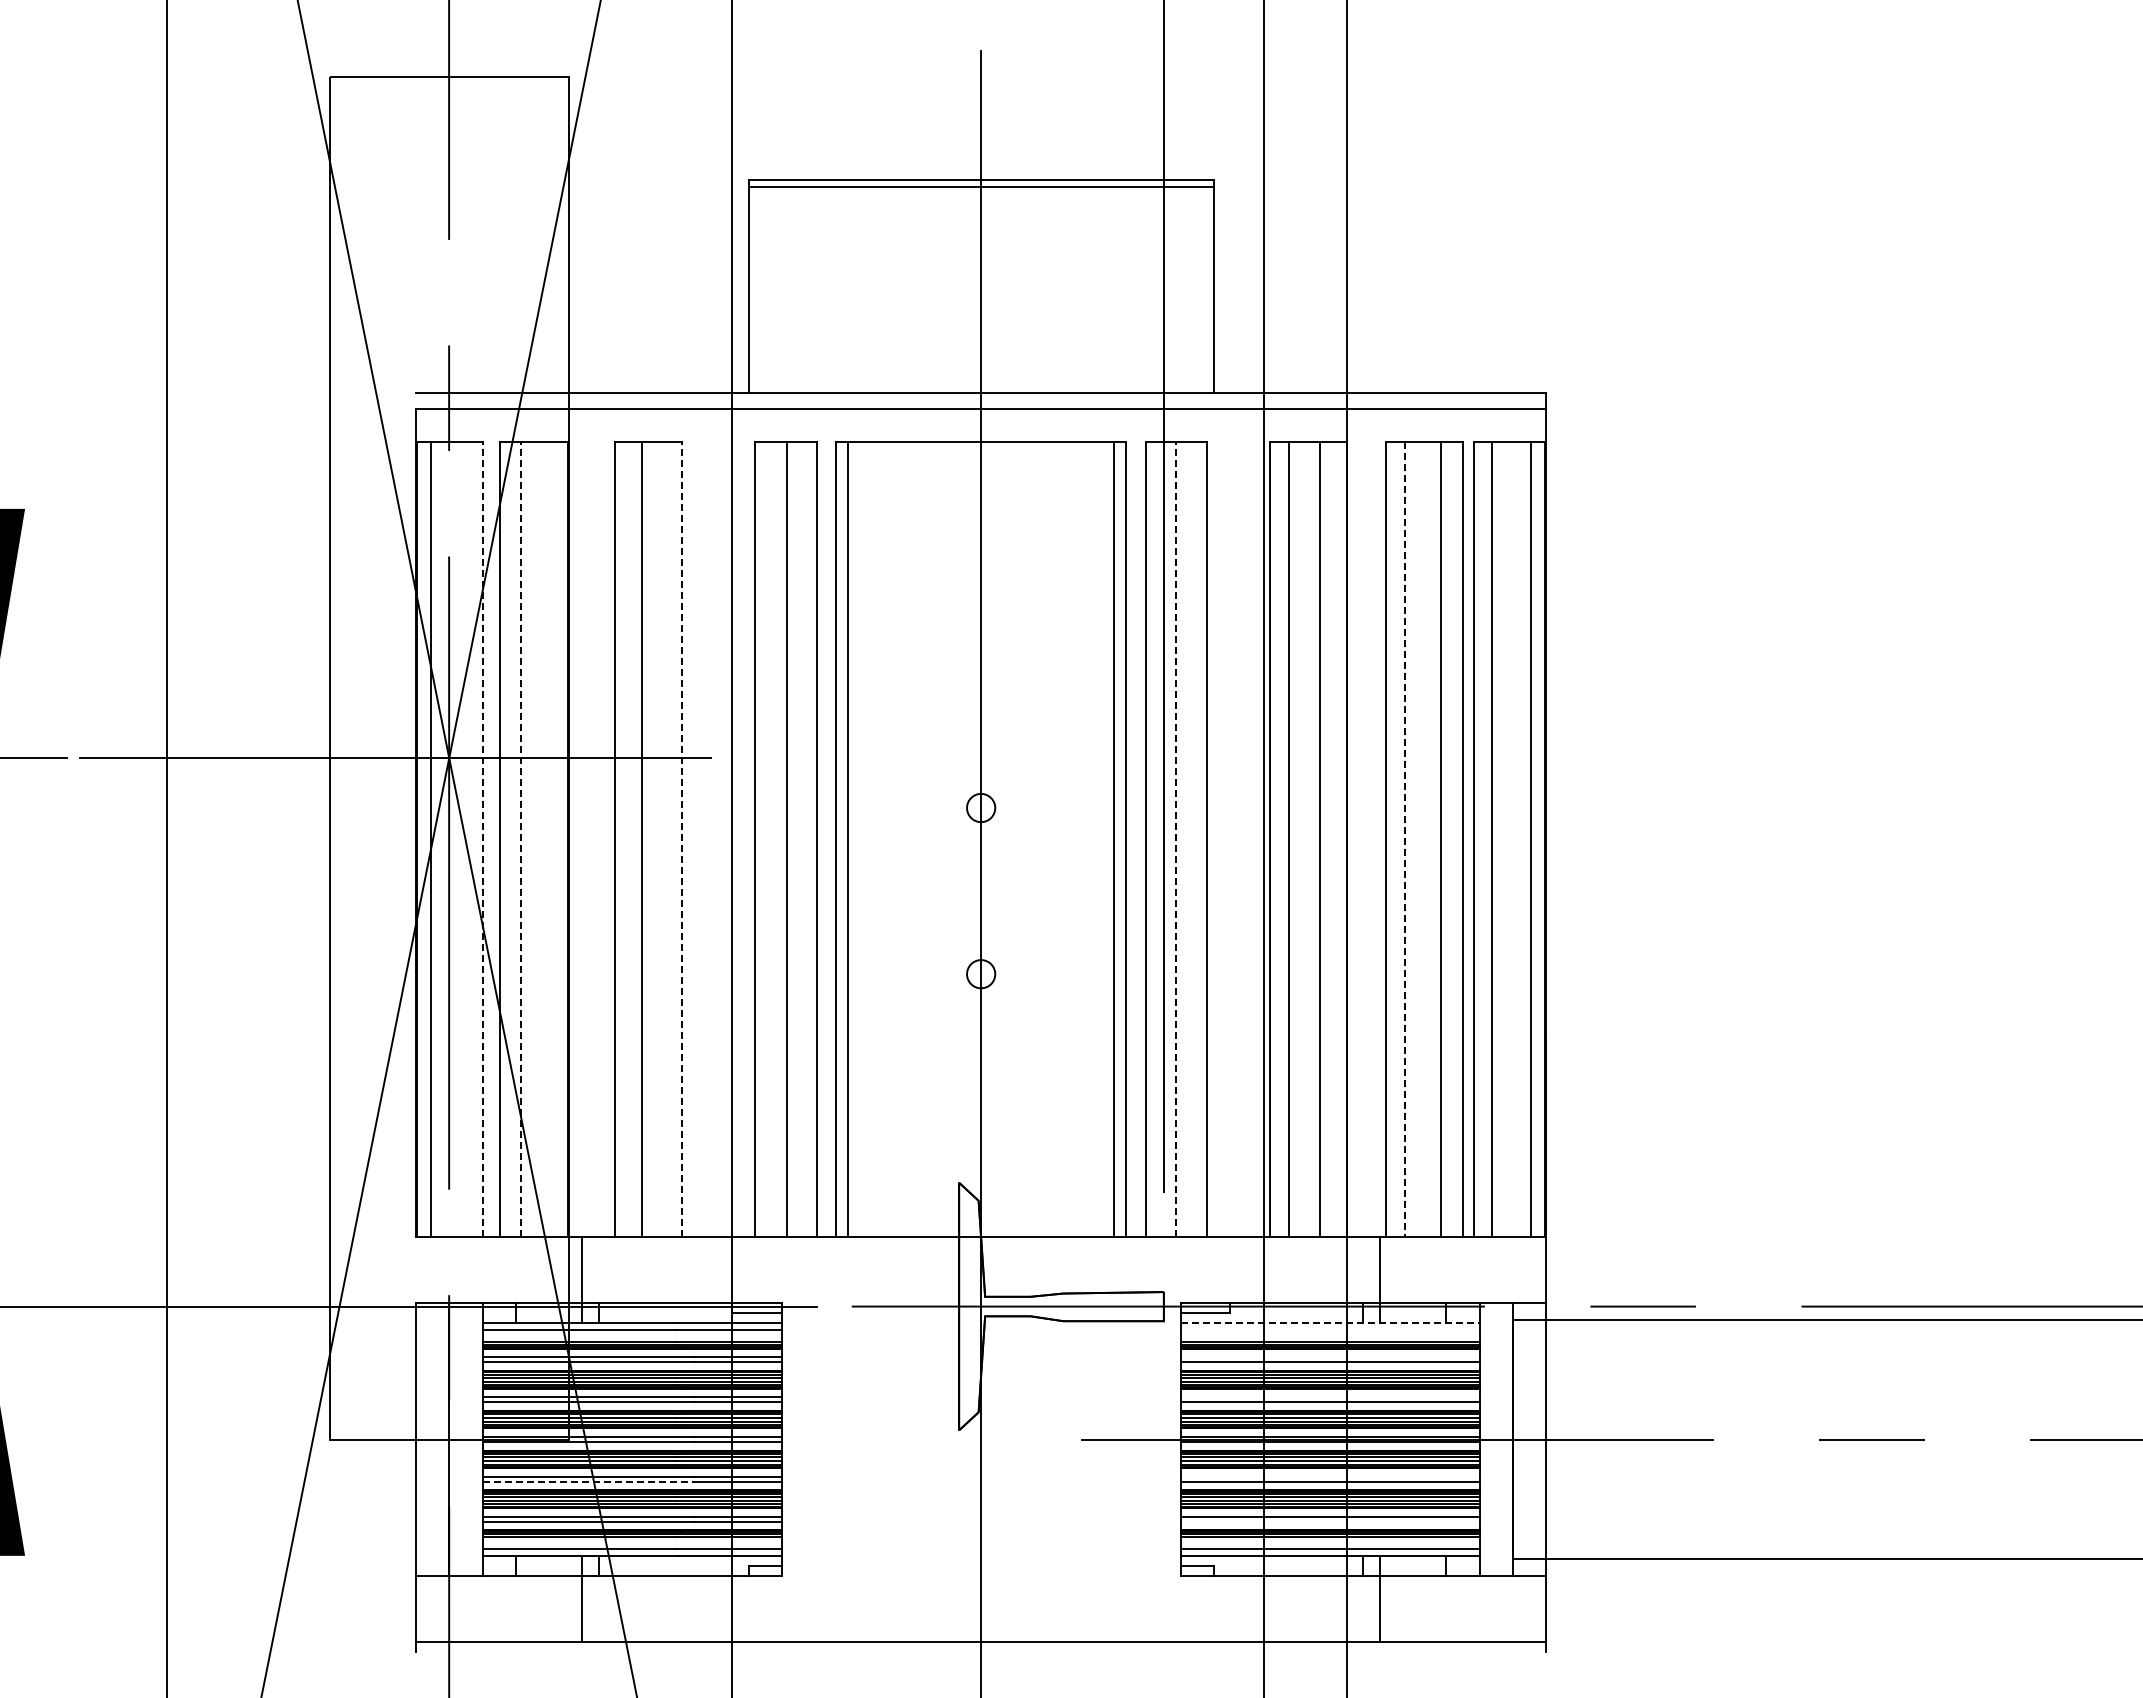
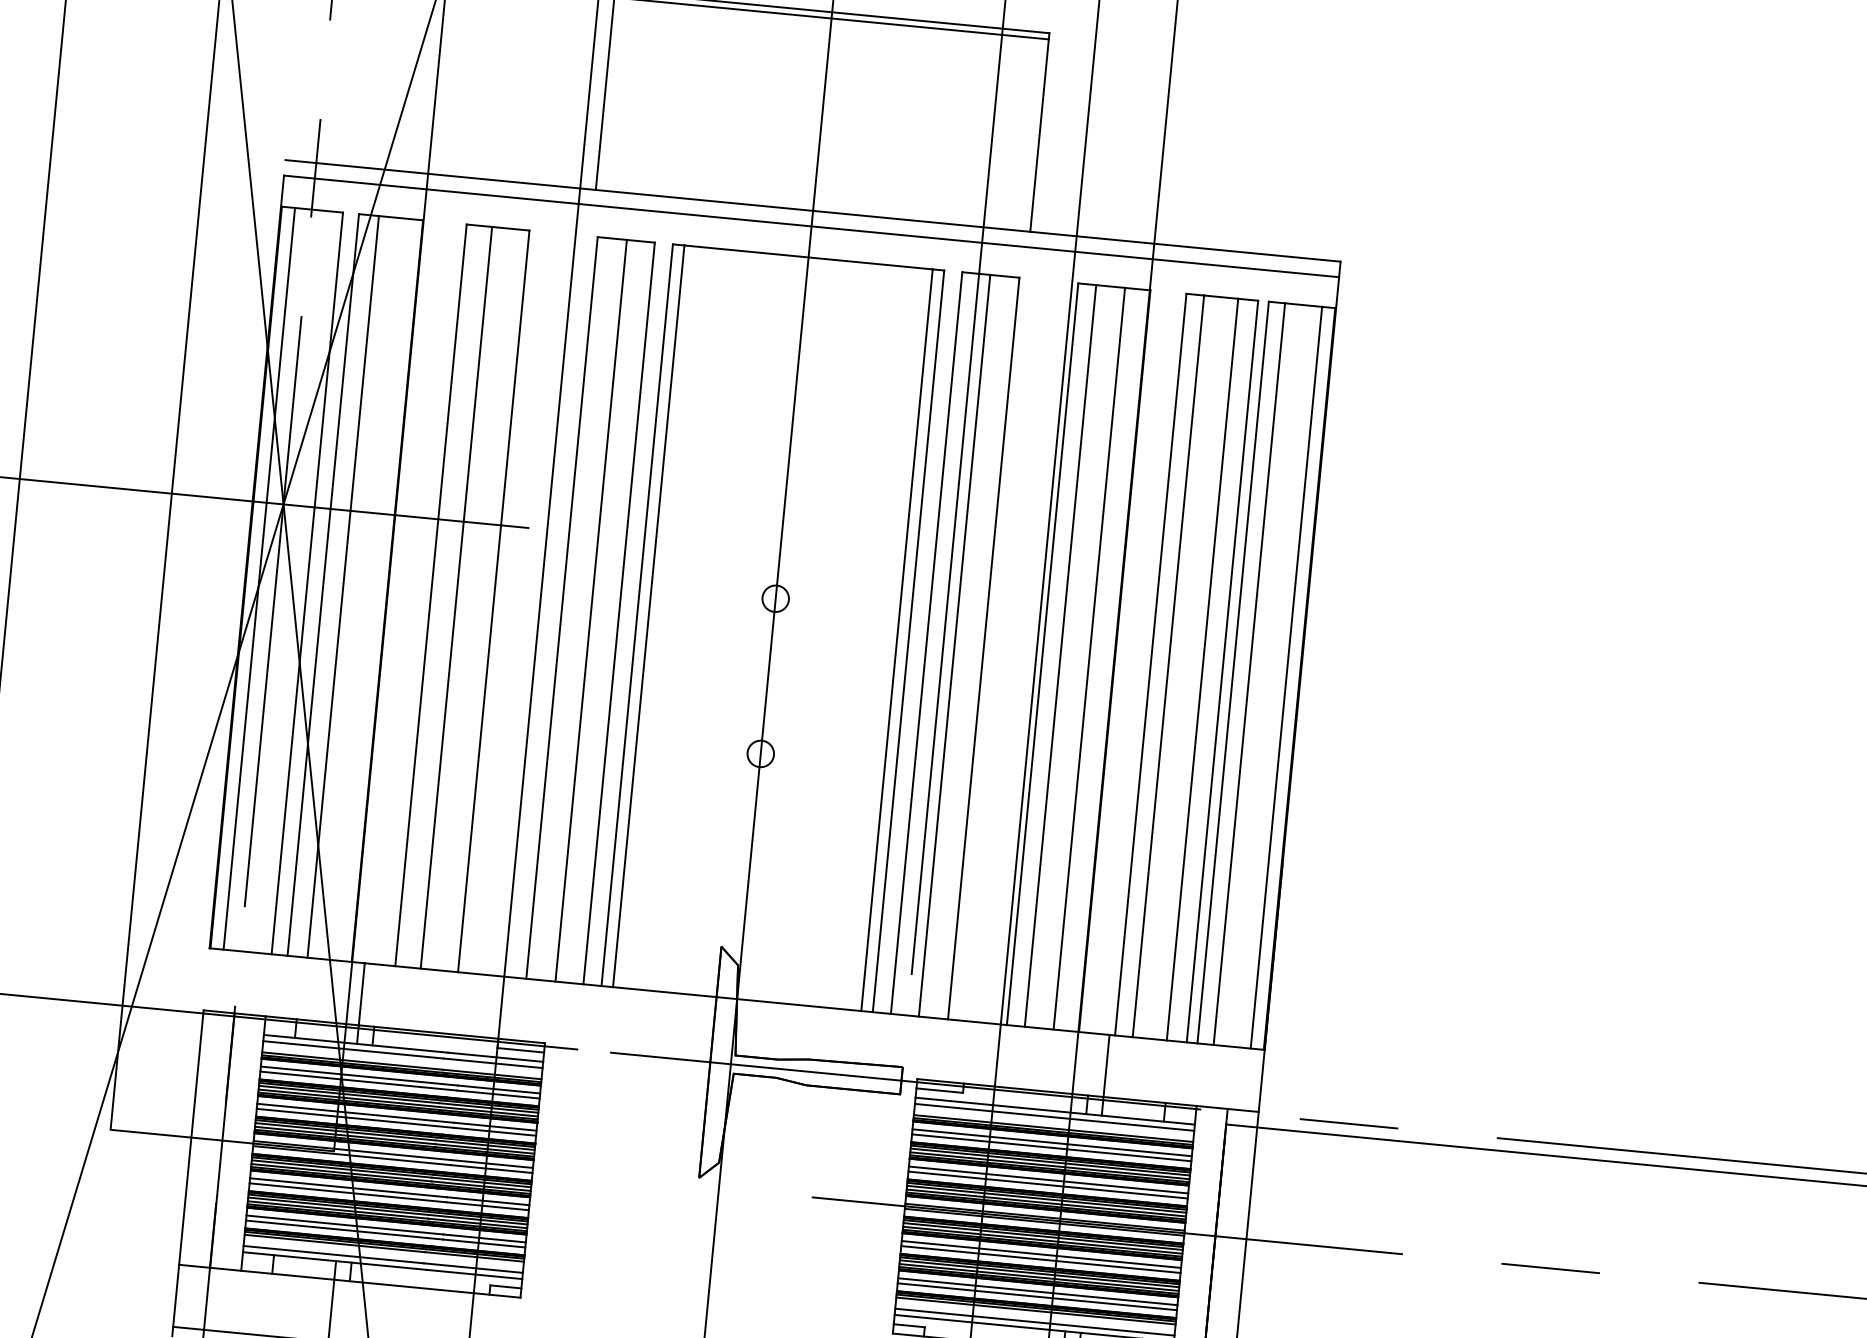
line: (482, 839) -> (307, 583), dashed -> solid
line: (520, 839) -> (342, 586), dashed -> solid
line: (682, 839) -> (494, 601), dashed -> solid
line: (1175, 839) -> (954, 645), dashed -> solid
line: (1404, 840) -> (1168, 667), dashed -> solid
line: (1330, 1323) -> (1055, 1111), dashed -> solid
line: (1329, 1329) -> (1054, 1116), added
line: (1329, 1357) -> (1051, 1143), added
line: (1329, 1396) -> (1048, 1179), added
line: (1329, 1476) -> (1040, 1254), added
line: (588, 1482) -> (348, 1193), dashed -> solid
line: (1329, 1521) -> (1036, 1296), added

